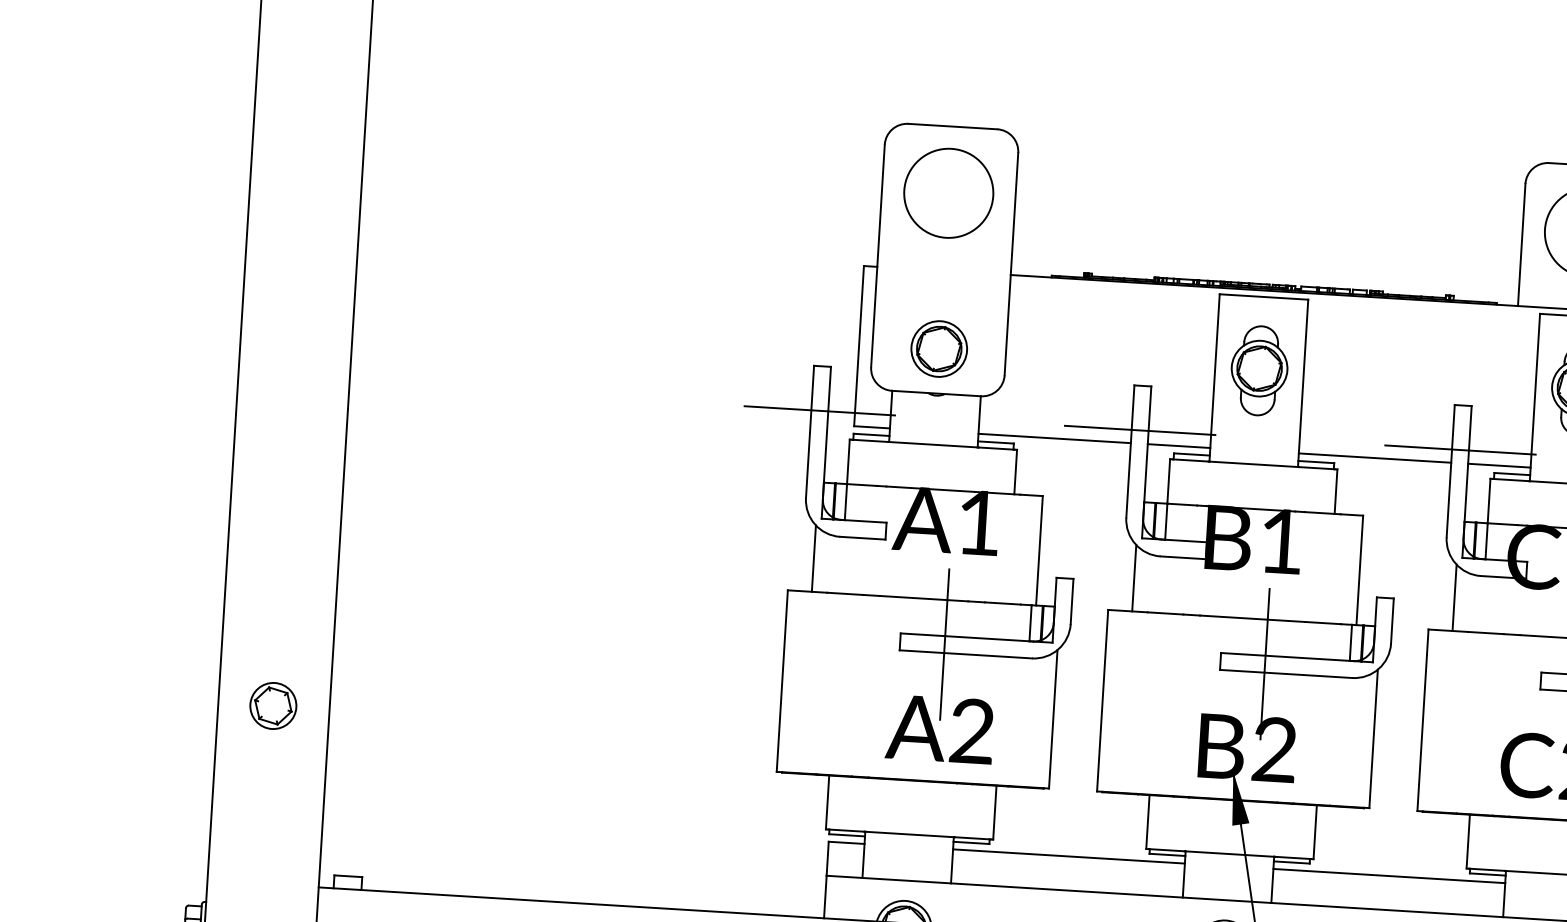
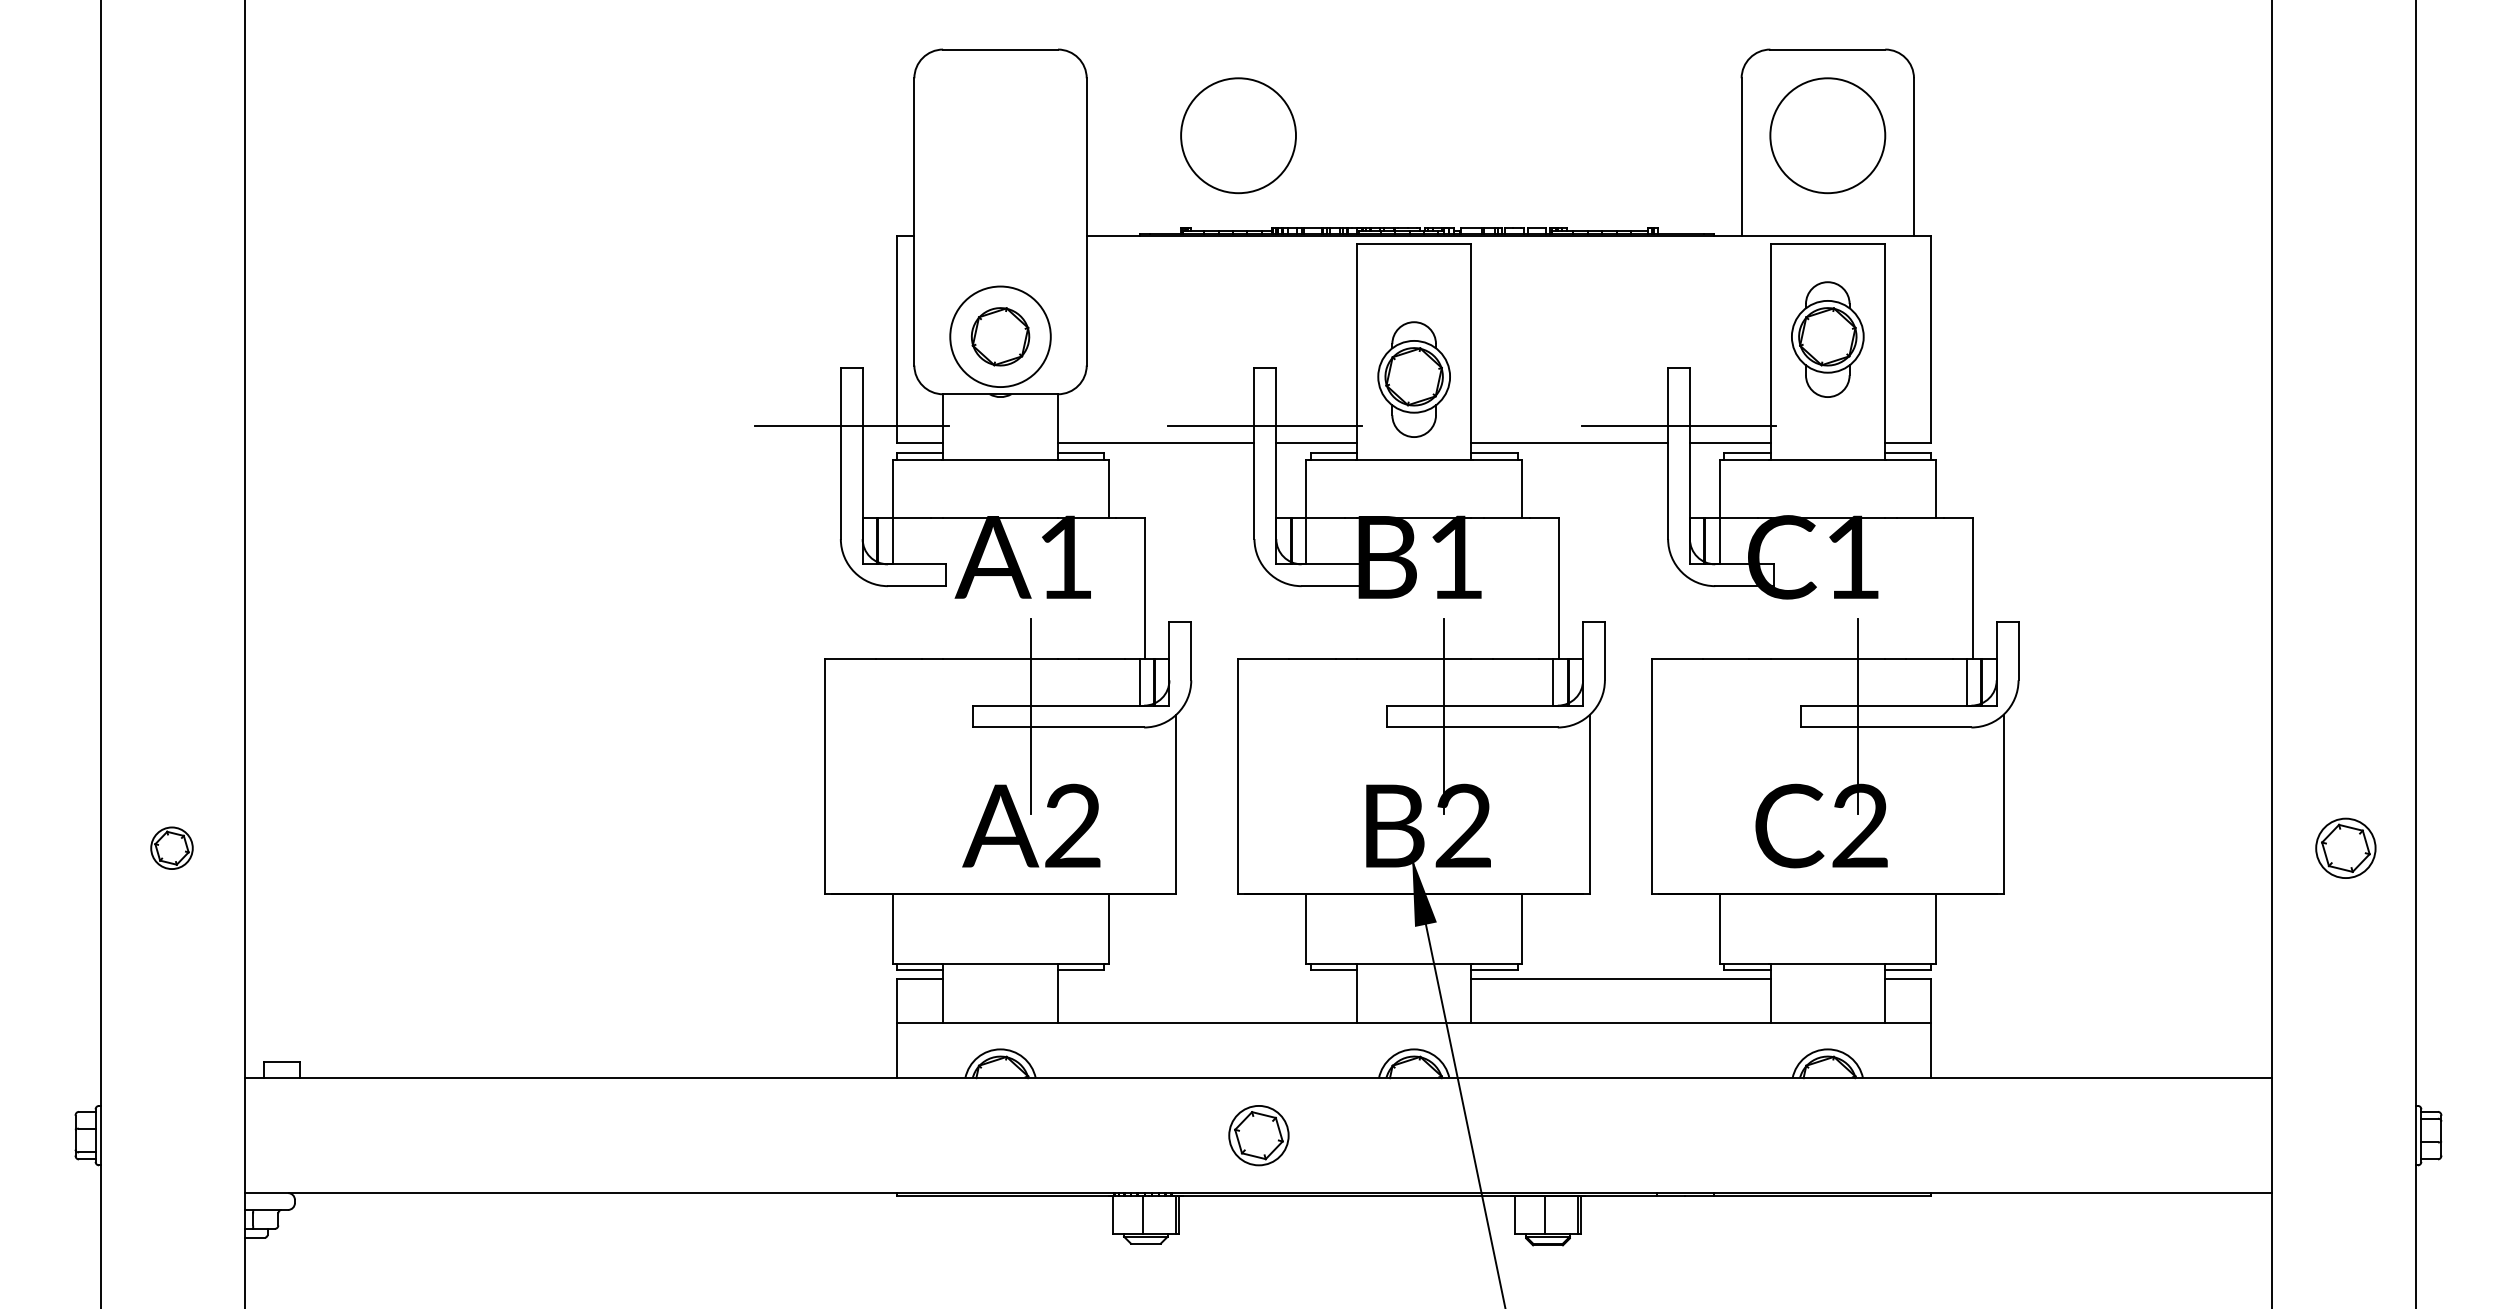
circle: (948, 193) -> (1238, 135), moved
circle: (939, 348) -> (1000, 336), size x1.4
part: (1258, 370) -> (1413, 379), moved
line: (813, 558) -> (855, 616), removed
line: (1134, 578) -> (1269, 616), removed
line: (1454, 598) -> (1683, 616), removed
part: (273, 705) -> (171, 847), size x0.7
line: (1069, 856) -> (1207, 979), removed

